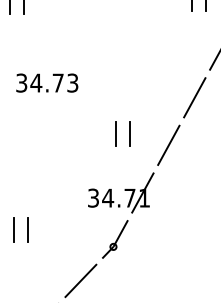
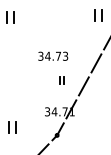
text: (47, 81) -> (53, 55), moved
part: (122, 133) -> (61, 80), size x0.6

